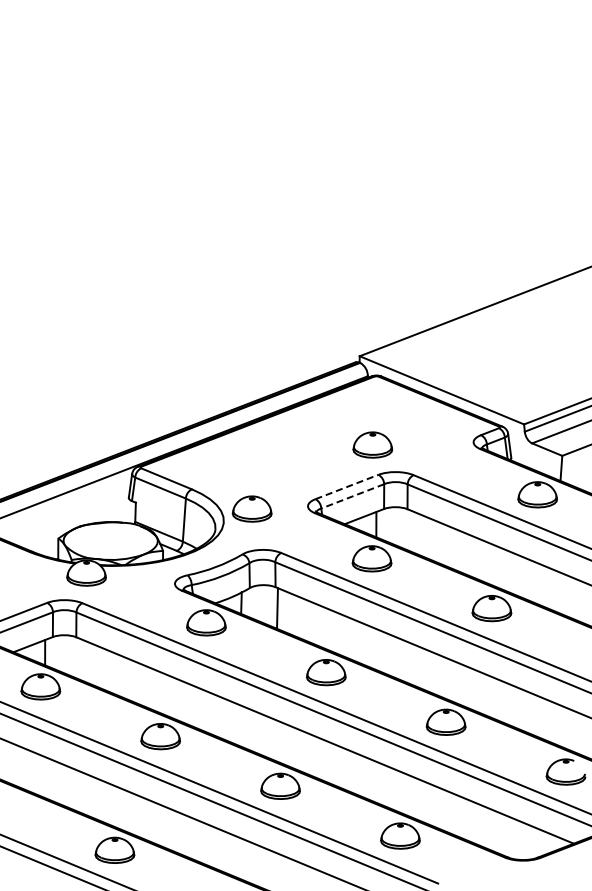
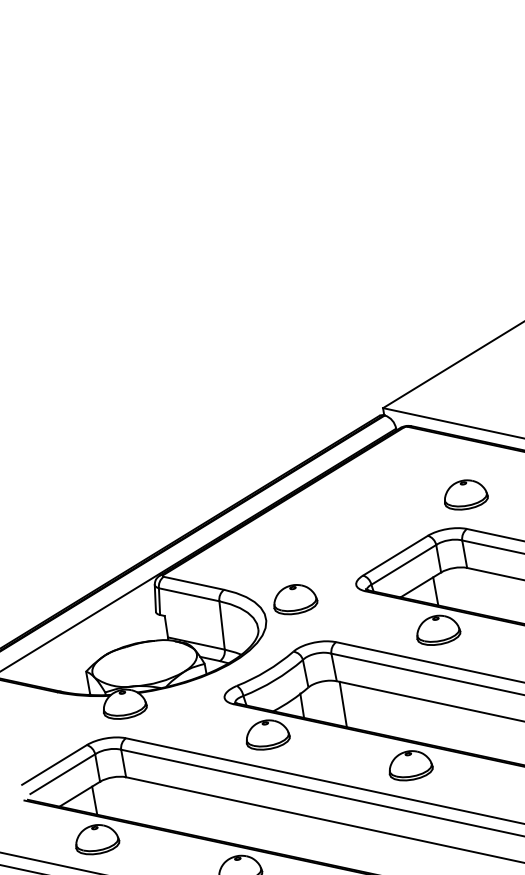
part: (372, 444) -> (465, 494), moved
line: (347, 487) -> (396, 556), dashed -> solid
line: (352, 496) -> (403, 565), dashed -> solid

